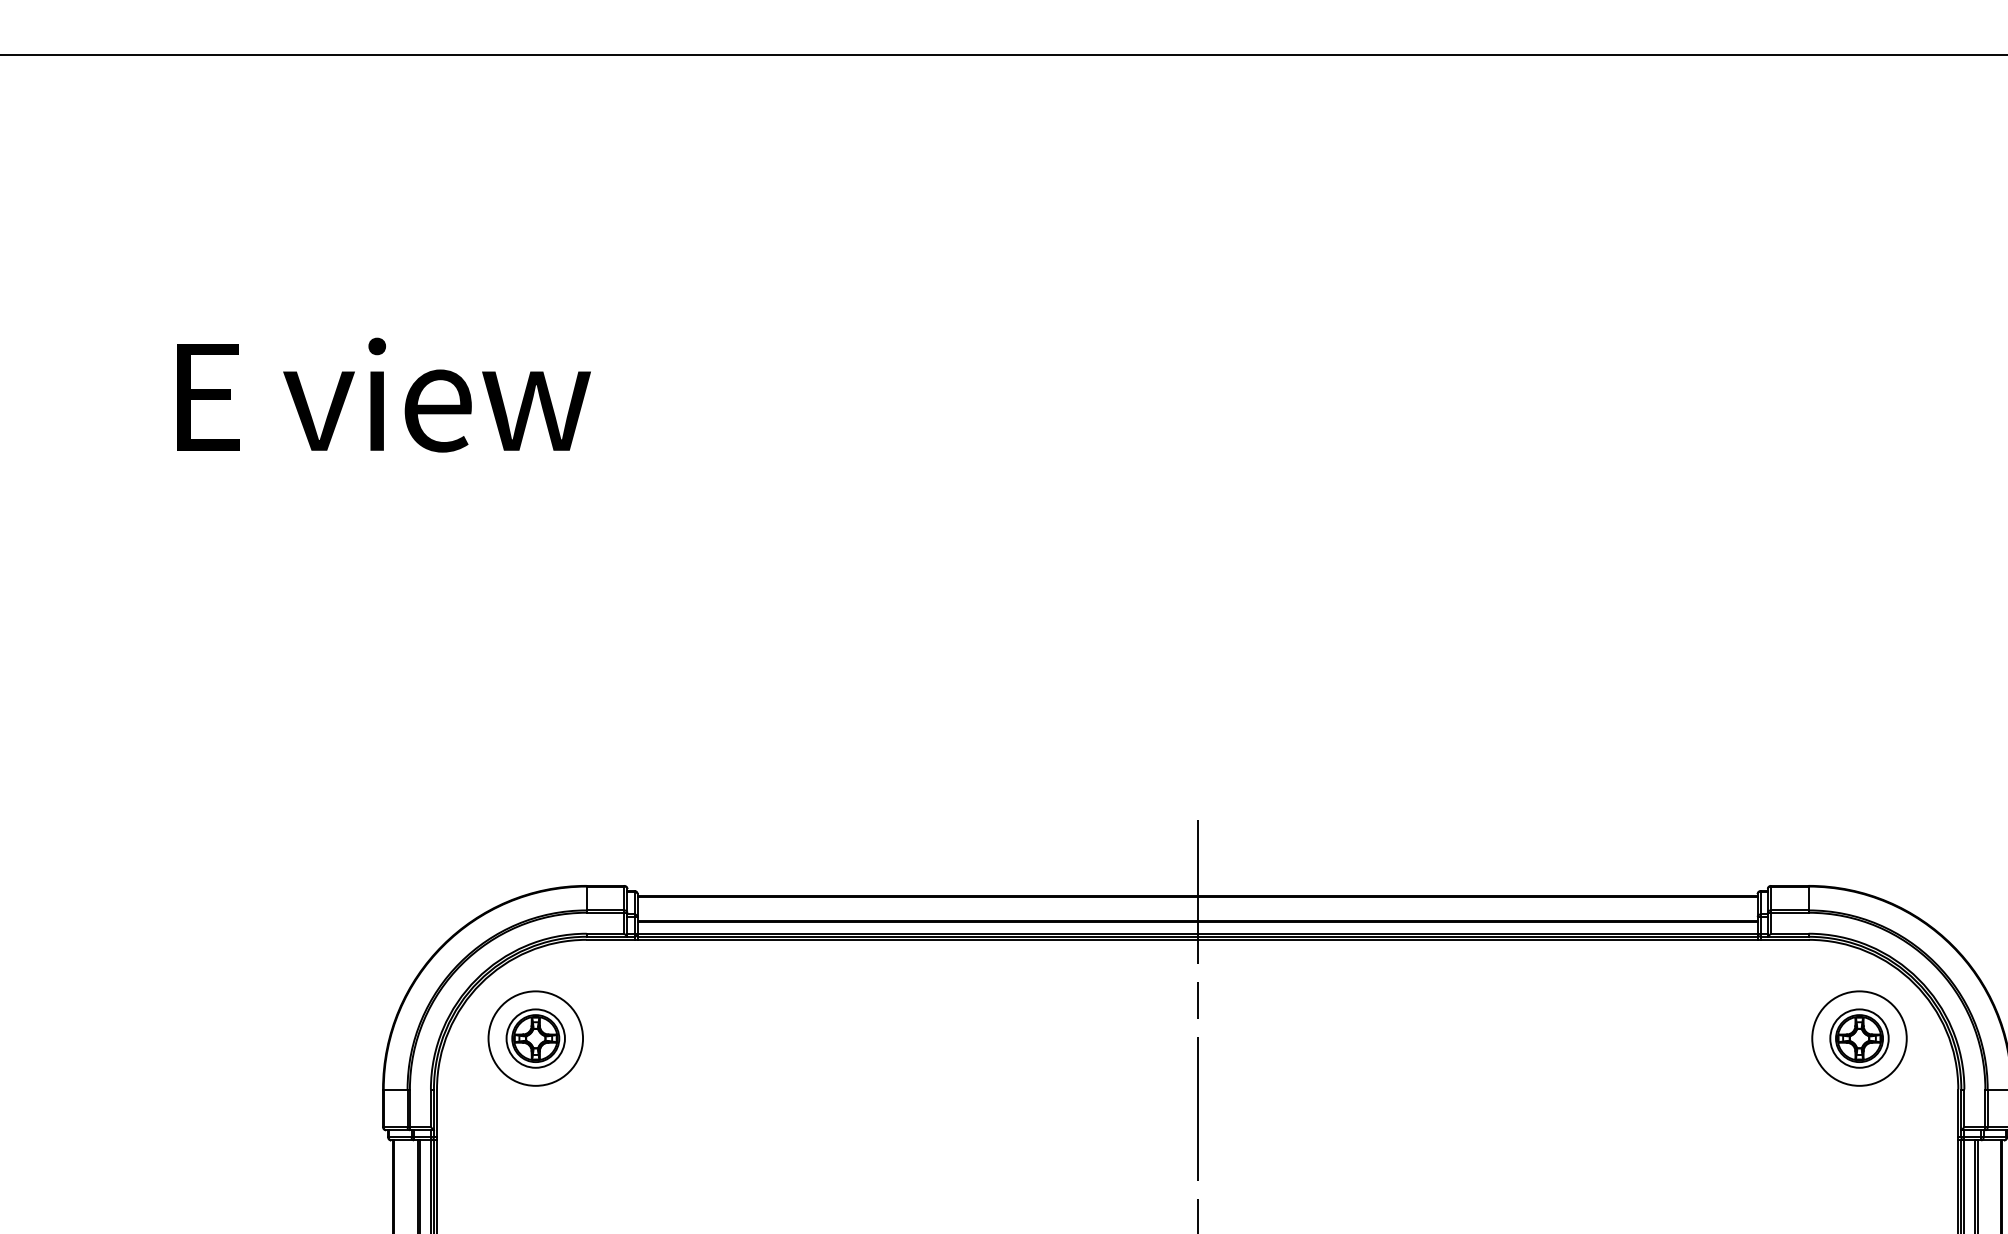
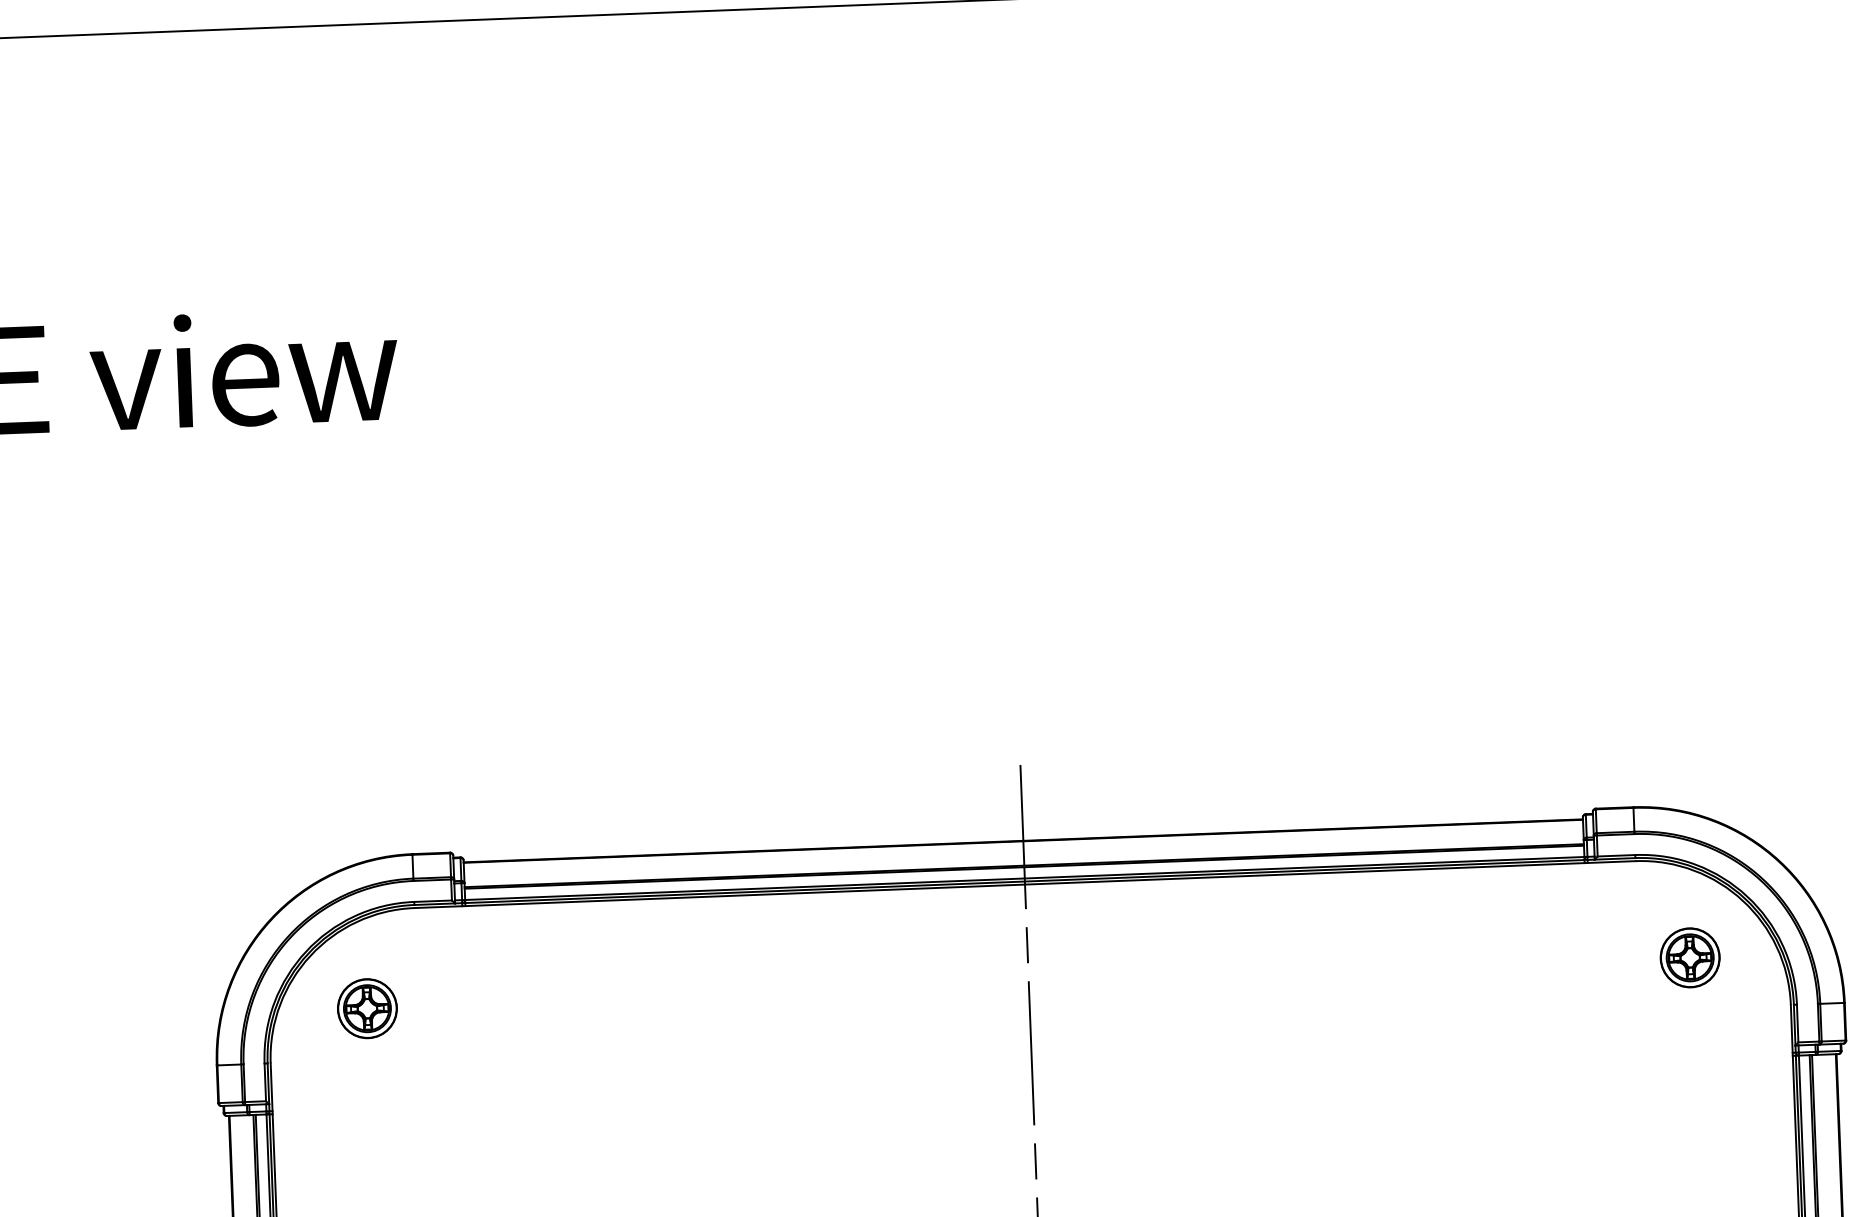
circle: (535, 1038) -> (367, 1008), size x0.62
circle: (1859, 1038) -> (1690, 957), size x0.62

